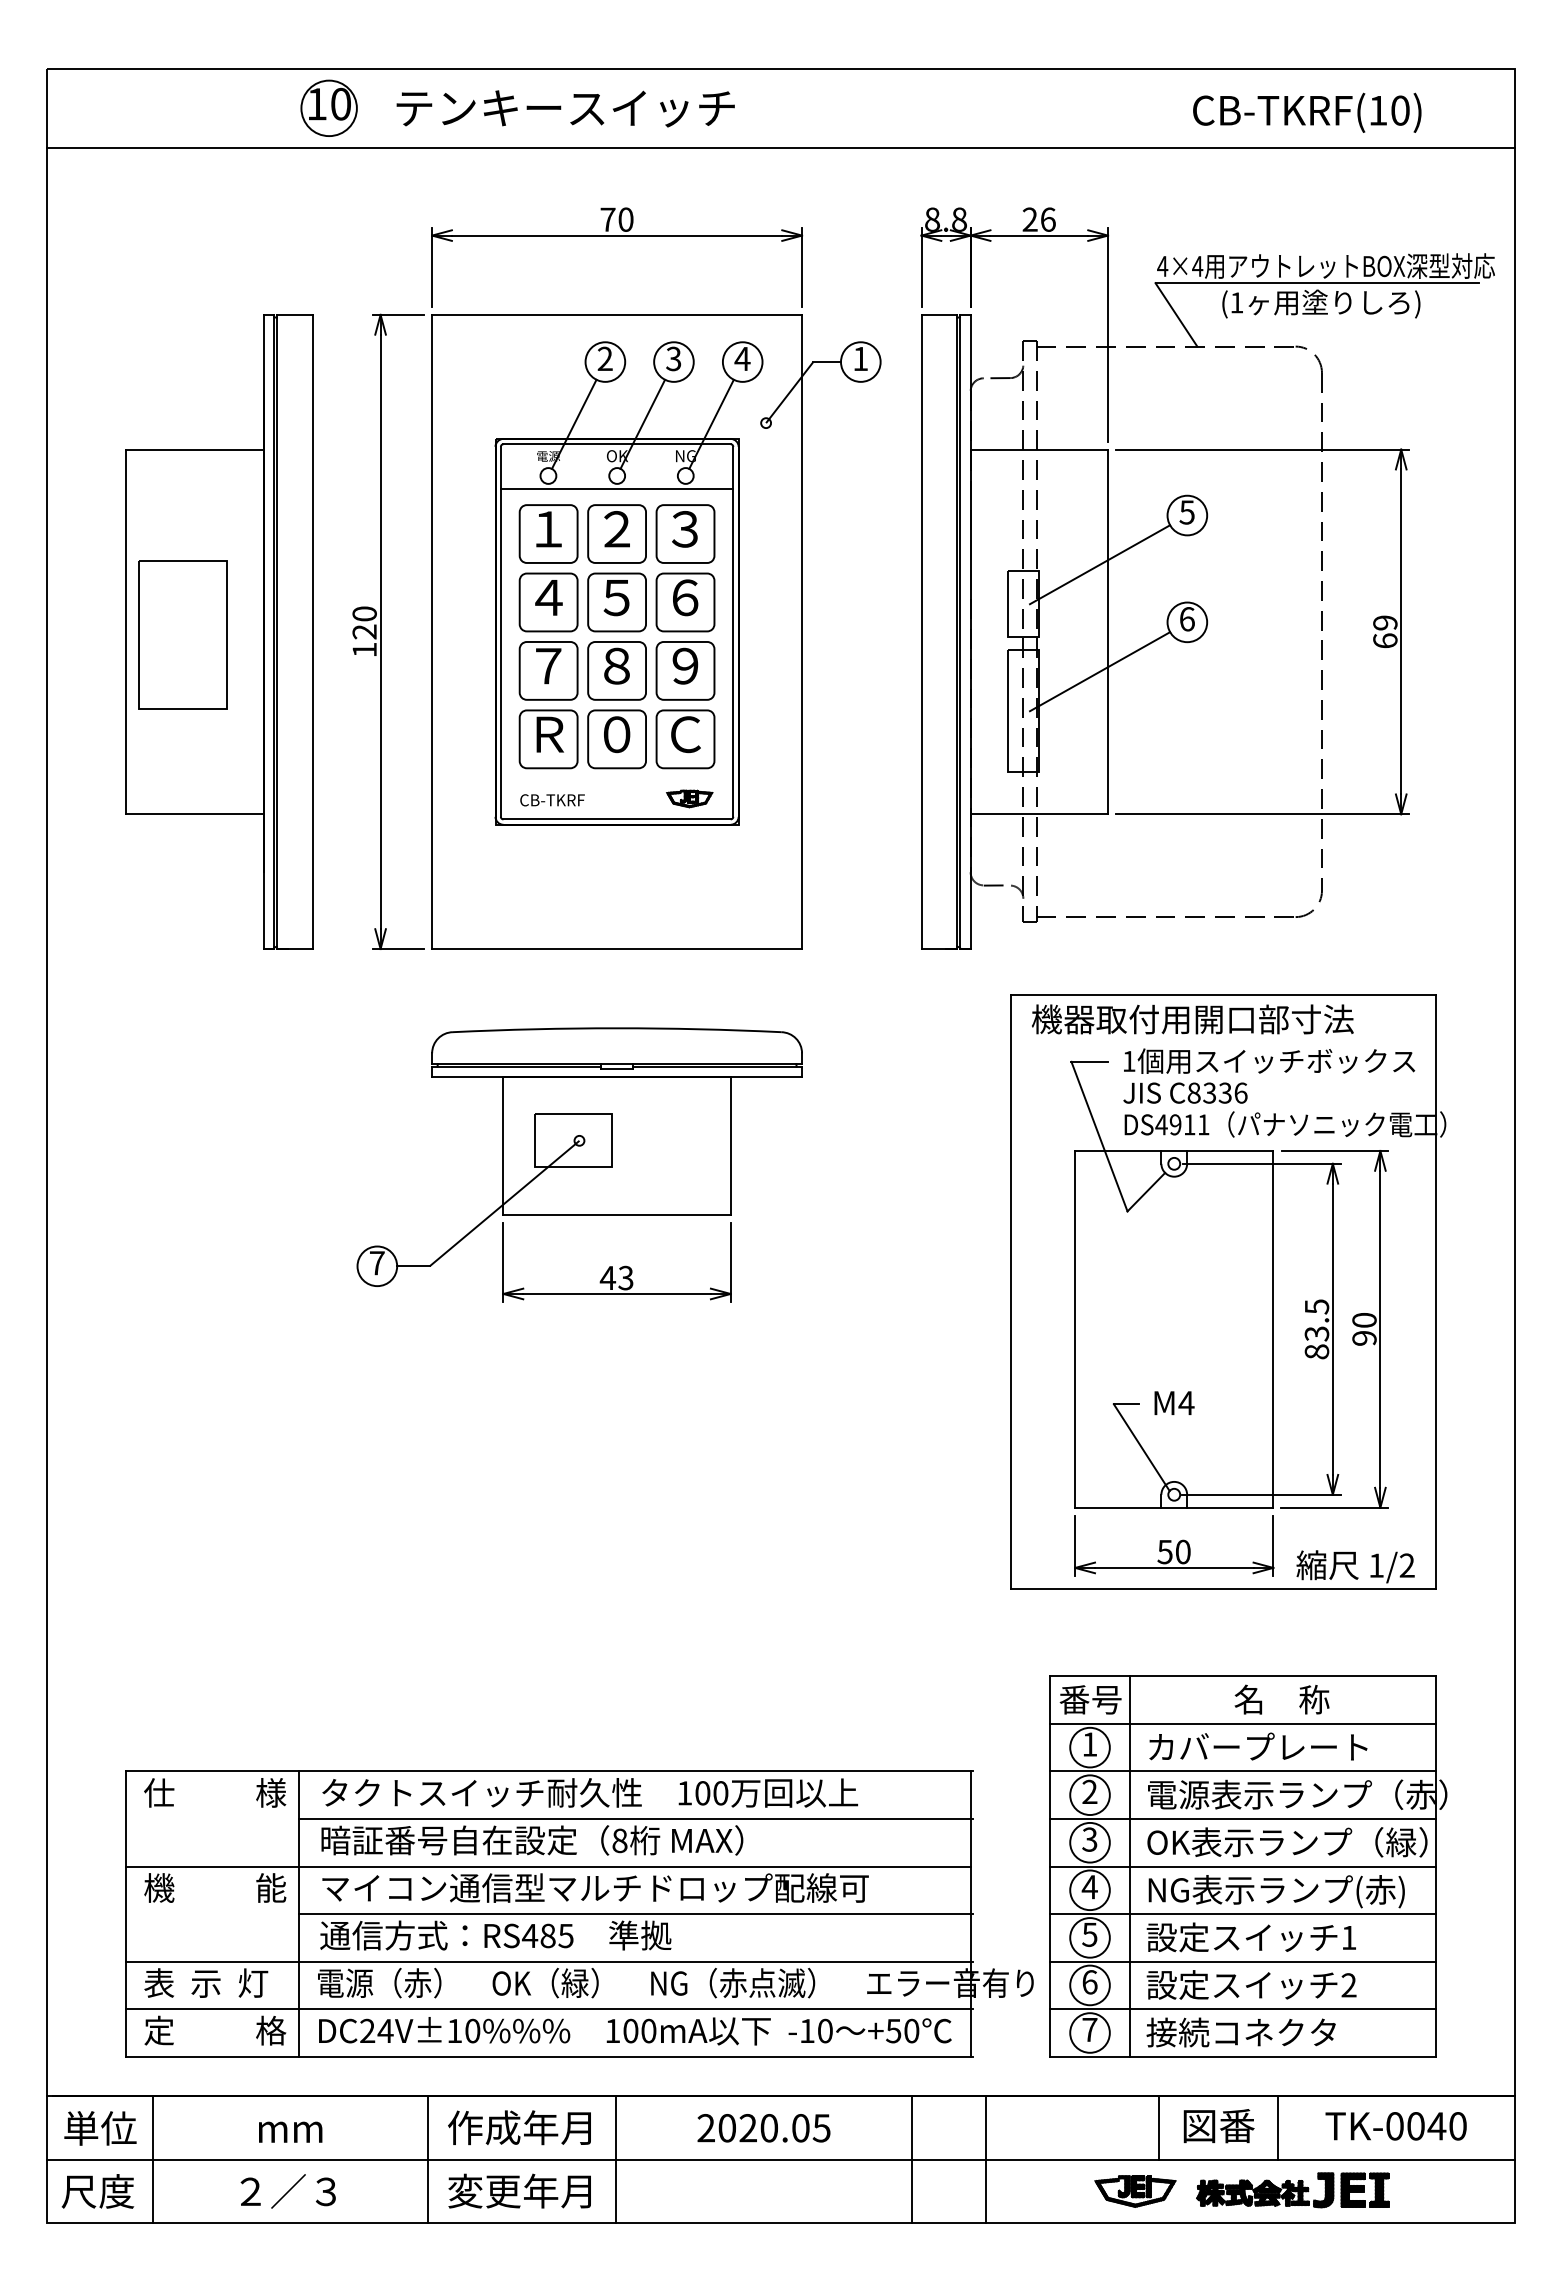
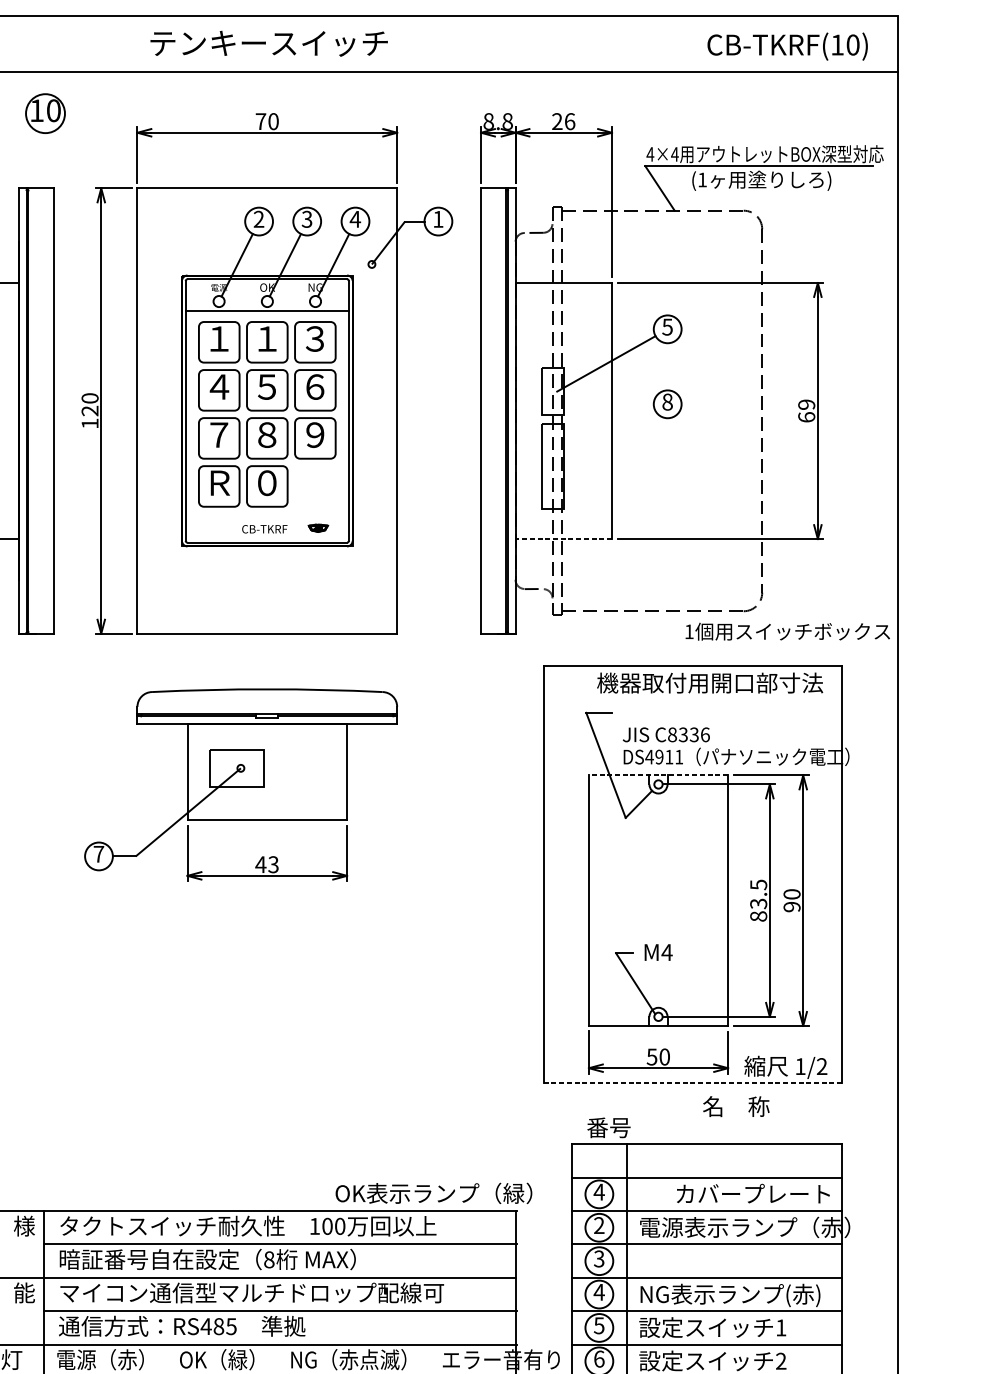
part: (328, 107) -> (45, 113), moved
text: (565, 108) -> (269, 43), moved
text: (1307, 112) -> (787, 46), moved
text: (617, 528) -> (267, 338), ２ -> １
text: (1186, 619) -> (667, 402), 6 -> 8
line: (1099, 671) -> (606, 438), removed
part: (685, 739) -> (315, 486), removed
part: (689, 798) -> (318, 527), size x0.6
text: (552, 800) -> (264, 529), moved
line: (1039, 814) -> (563, 539), solid -> dashed
text: (1192, 1019) -> (709, 683), moved
text: (1269, 1060) -> (787, 631), moved
line: (1173, 1150) -> (657, 775), solid -> dashed
line: (1223, 1589) -> (693, 1083), solid -> dashed
text: (1090, 1699) -> (608, 1127), moved
text: (1281, 1699) -> (735, 1106), moved
text: (1089, 1744) -> (598, 1192), 1 -> 4
text: (1258, 1746) -> (753, 1193), moved
text: (1287, 1842) -> (433, 1193), moved

